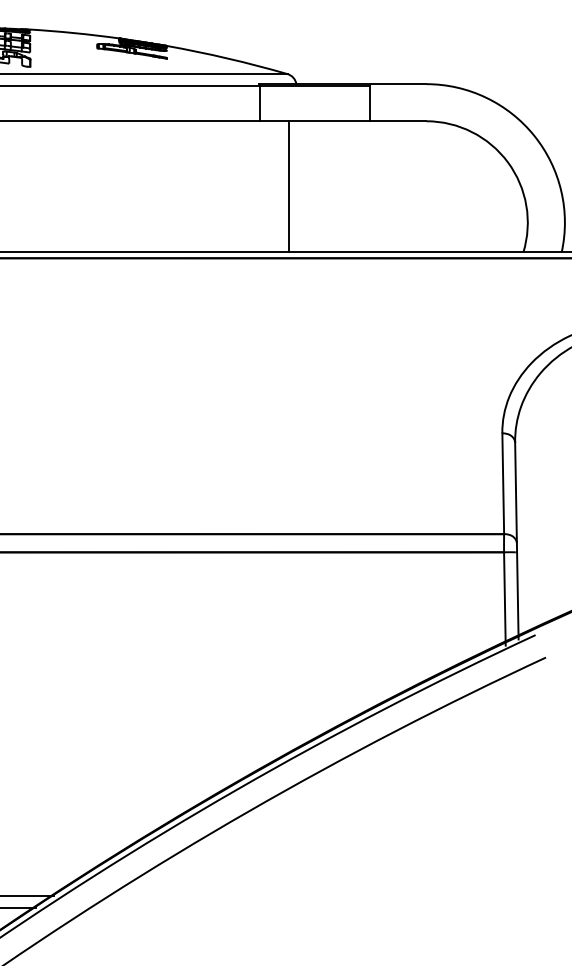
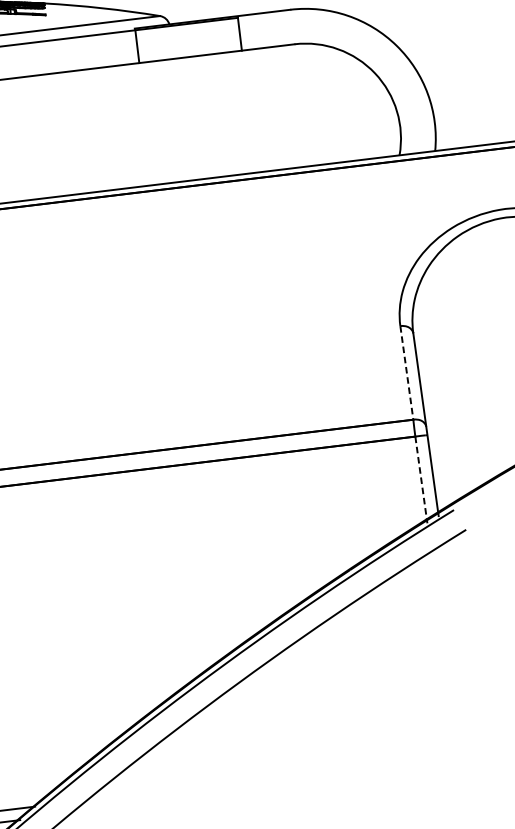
line: (289, 186) -> (174, 120), removed
line: (503, 484) -> (407, 373), solid -> dashed
line: (504, 599) -> (421, 480), solid -> dashed

